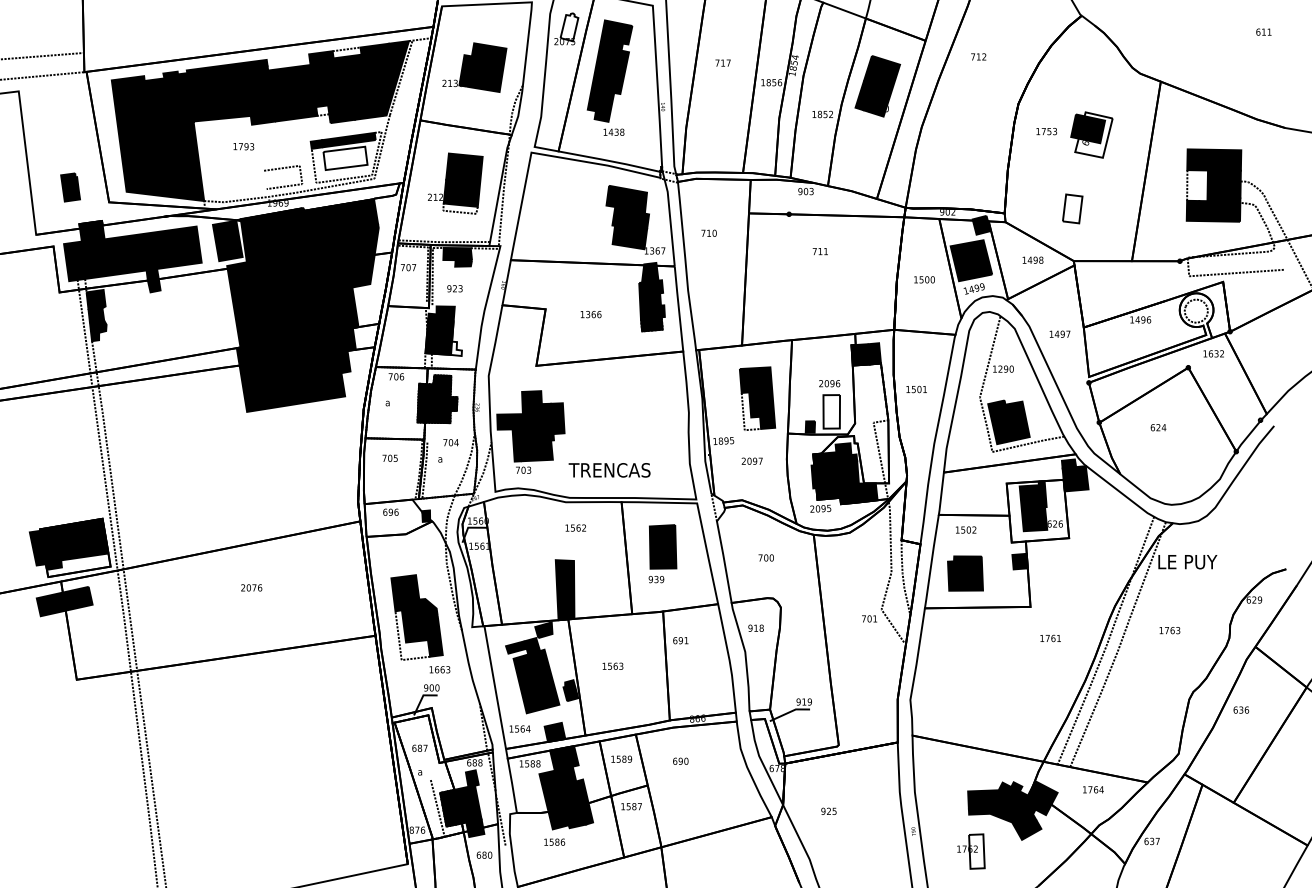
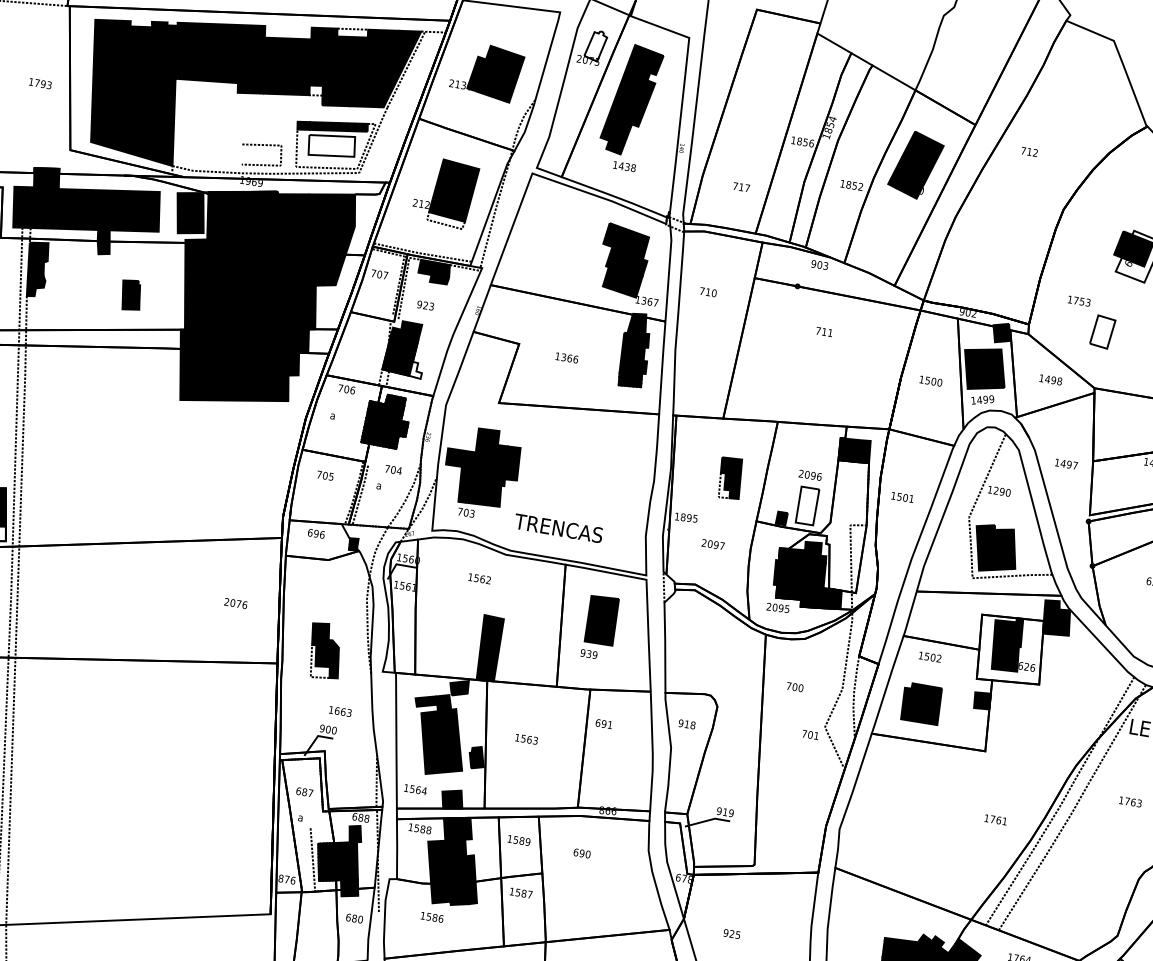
text: (722, 62) -> (740, 186), moved
text: (1046, 131) -> (1079, 301), moved
text: (243, 146) -> (40, 83), moved
part: (70, 187) -> (131, 295), moved
part: (757, 398) -> (730, 478), size x0.6
text: (575, 527) -> (479, 578), moved
text: (765, 557) -> (794, 686), moved
text: (251, 587) -> (235, 603), moved
part: (416, 617) -> (324, 651), size x0.6
text: (1050, 638) -> (995, 819), moved

